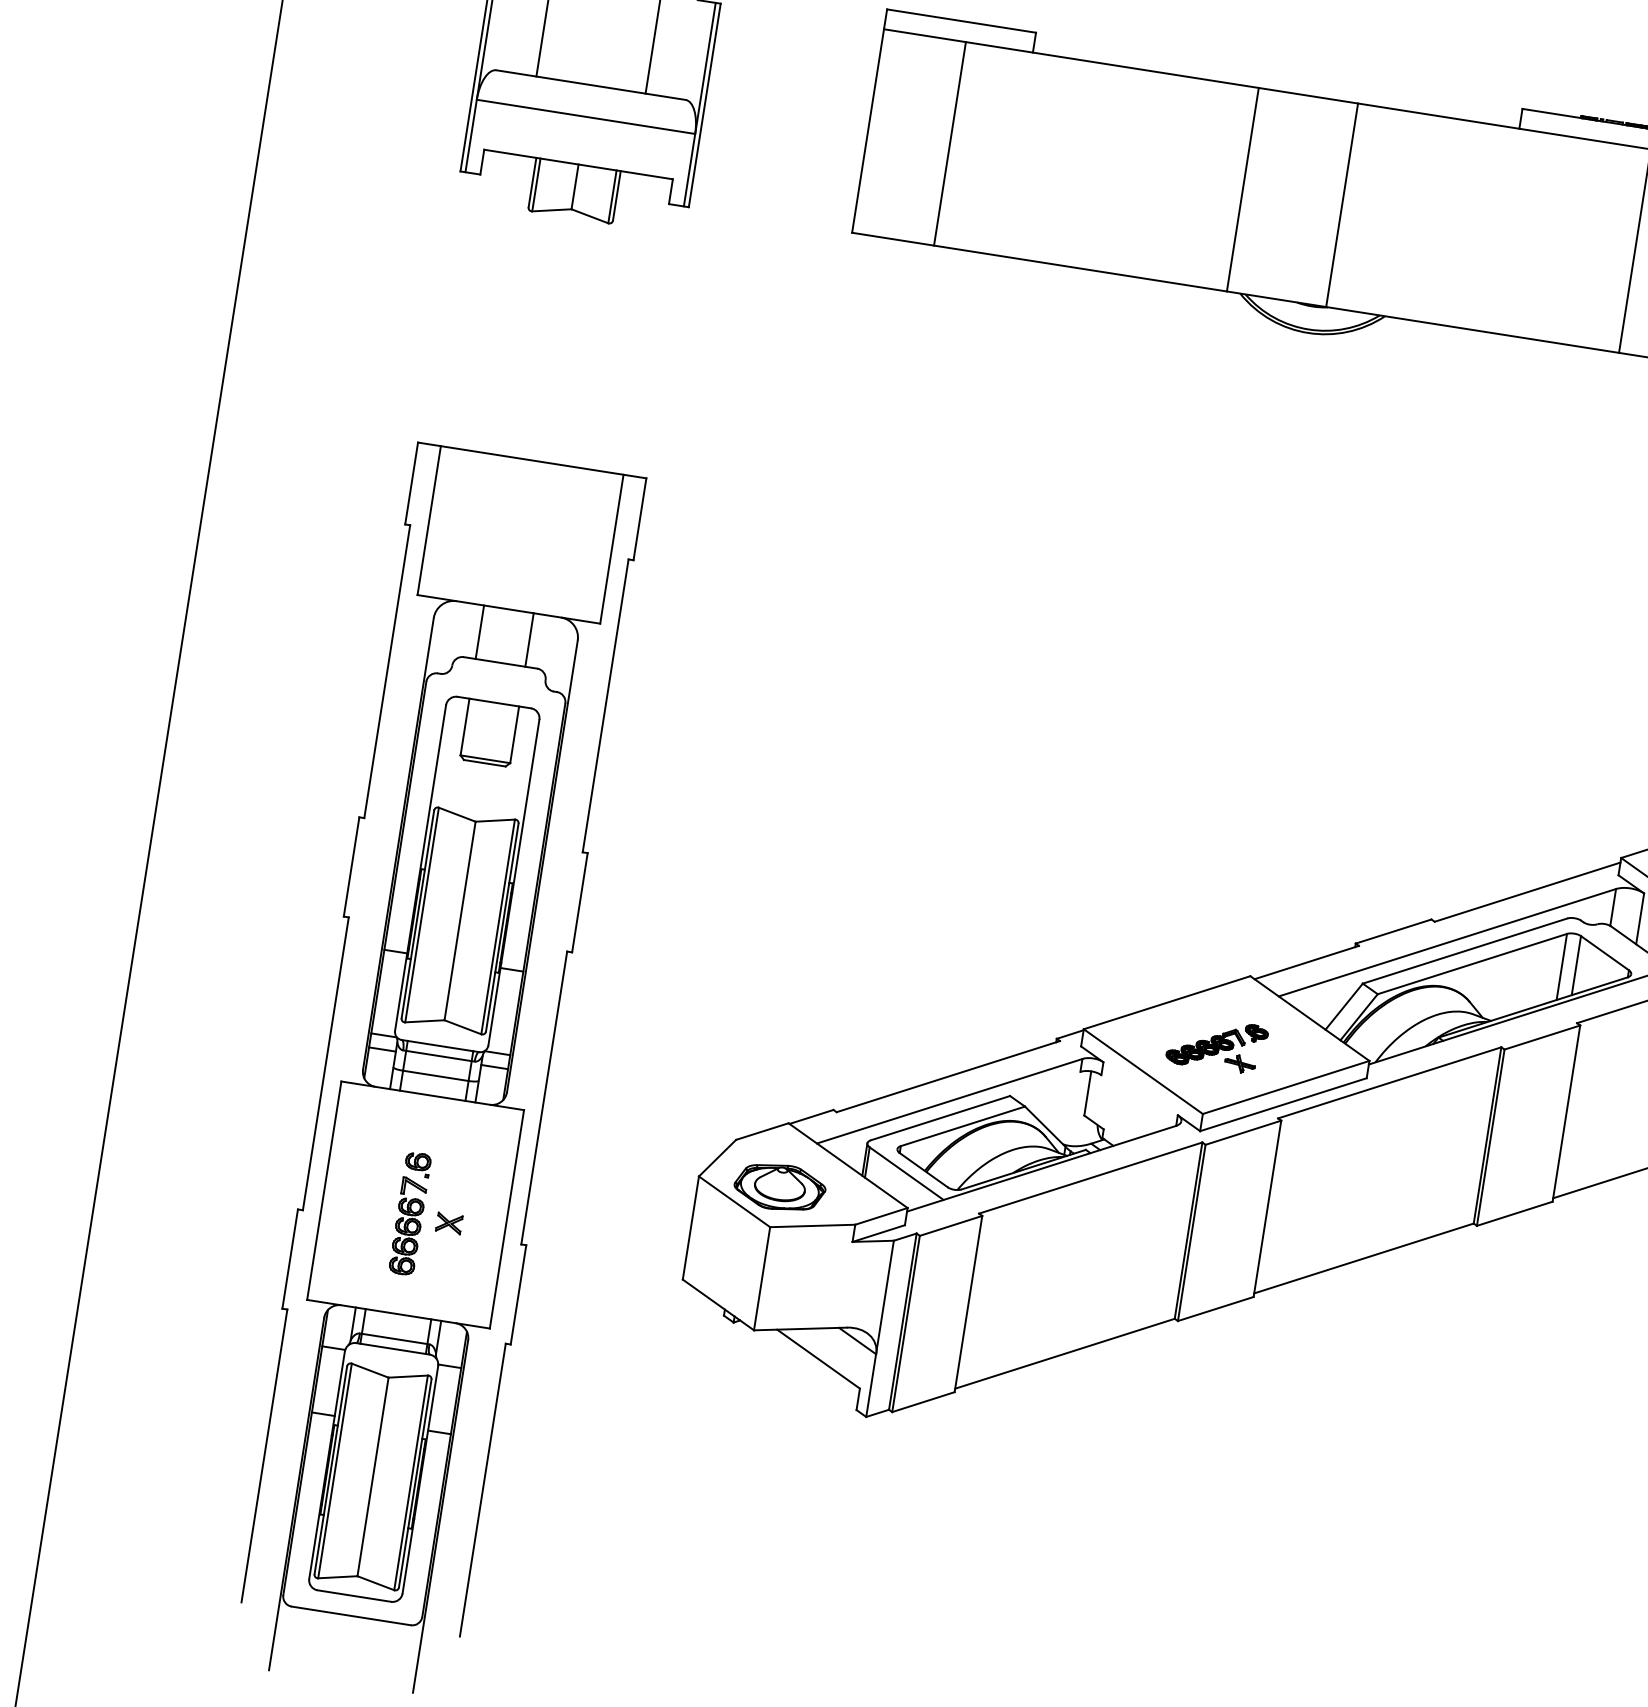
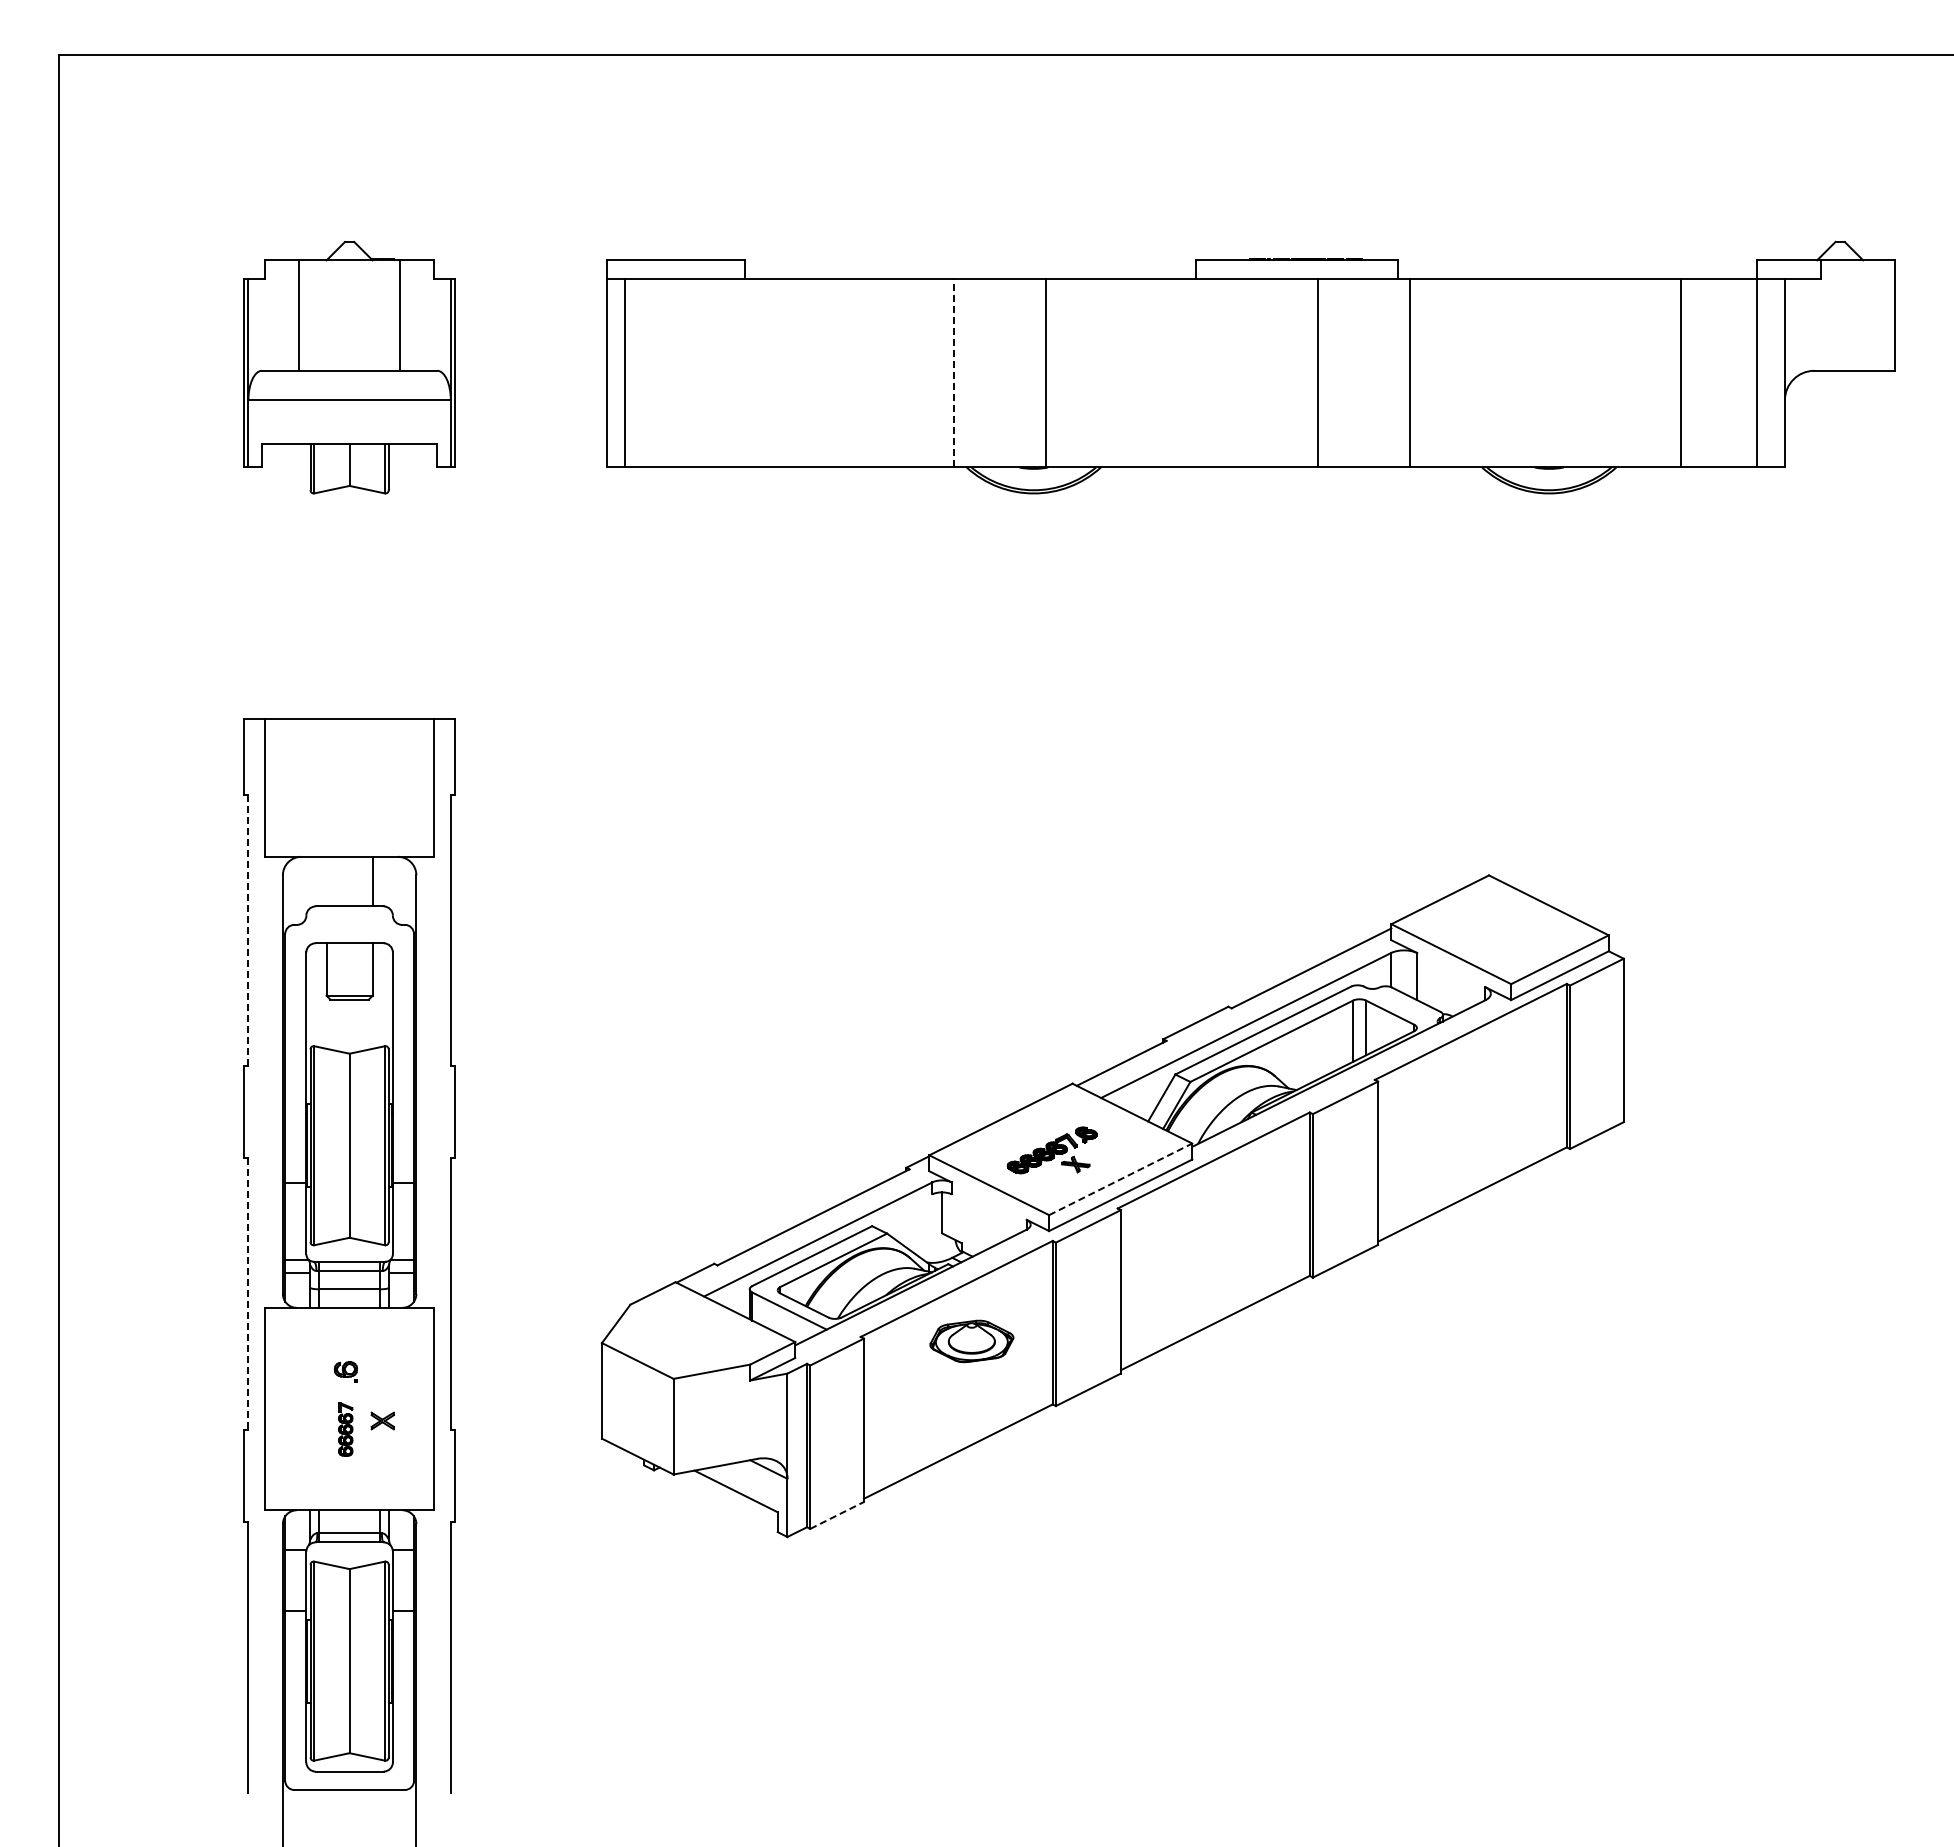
line: (949, 143) -> (624, 372), moved
line: (1243, 189) -> (954, 372), solid -> dashed
line: (479, 632) -> (326, 881), removed
line: (387, 671) -> (248, 930), solid -> dashed
line: (325, 1064) -> (248, 1294), solid -> dashed
line: (1286, 1087) -> (1121, 1179), solid -> dashed
part: (779, 1187) -> (971, 1341), moved
part: (407, 1226) -> (345, 1429), size x0.6
line: (923, 1402) -> (837, 1515), solid -> dashed

